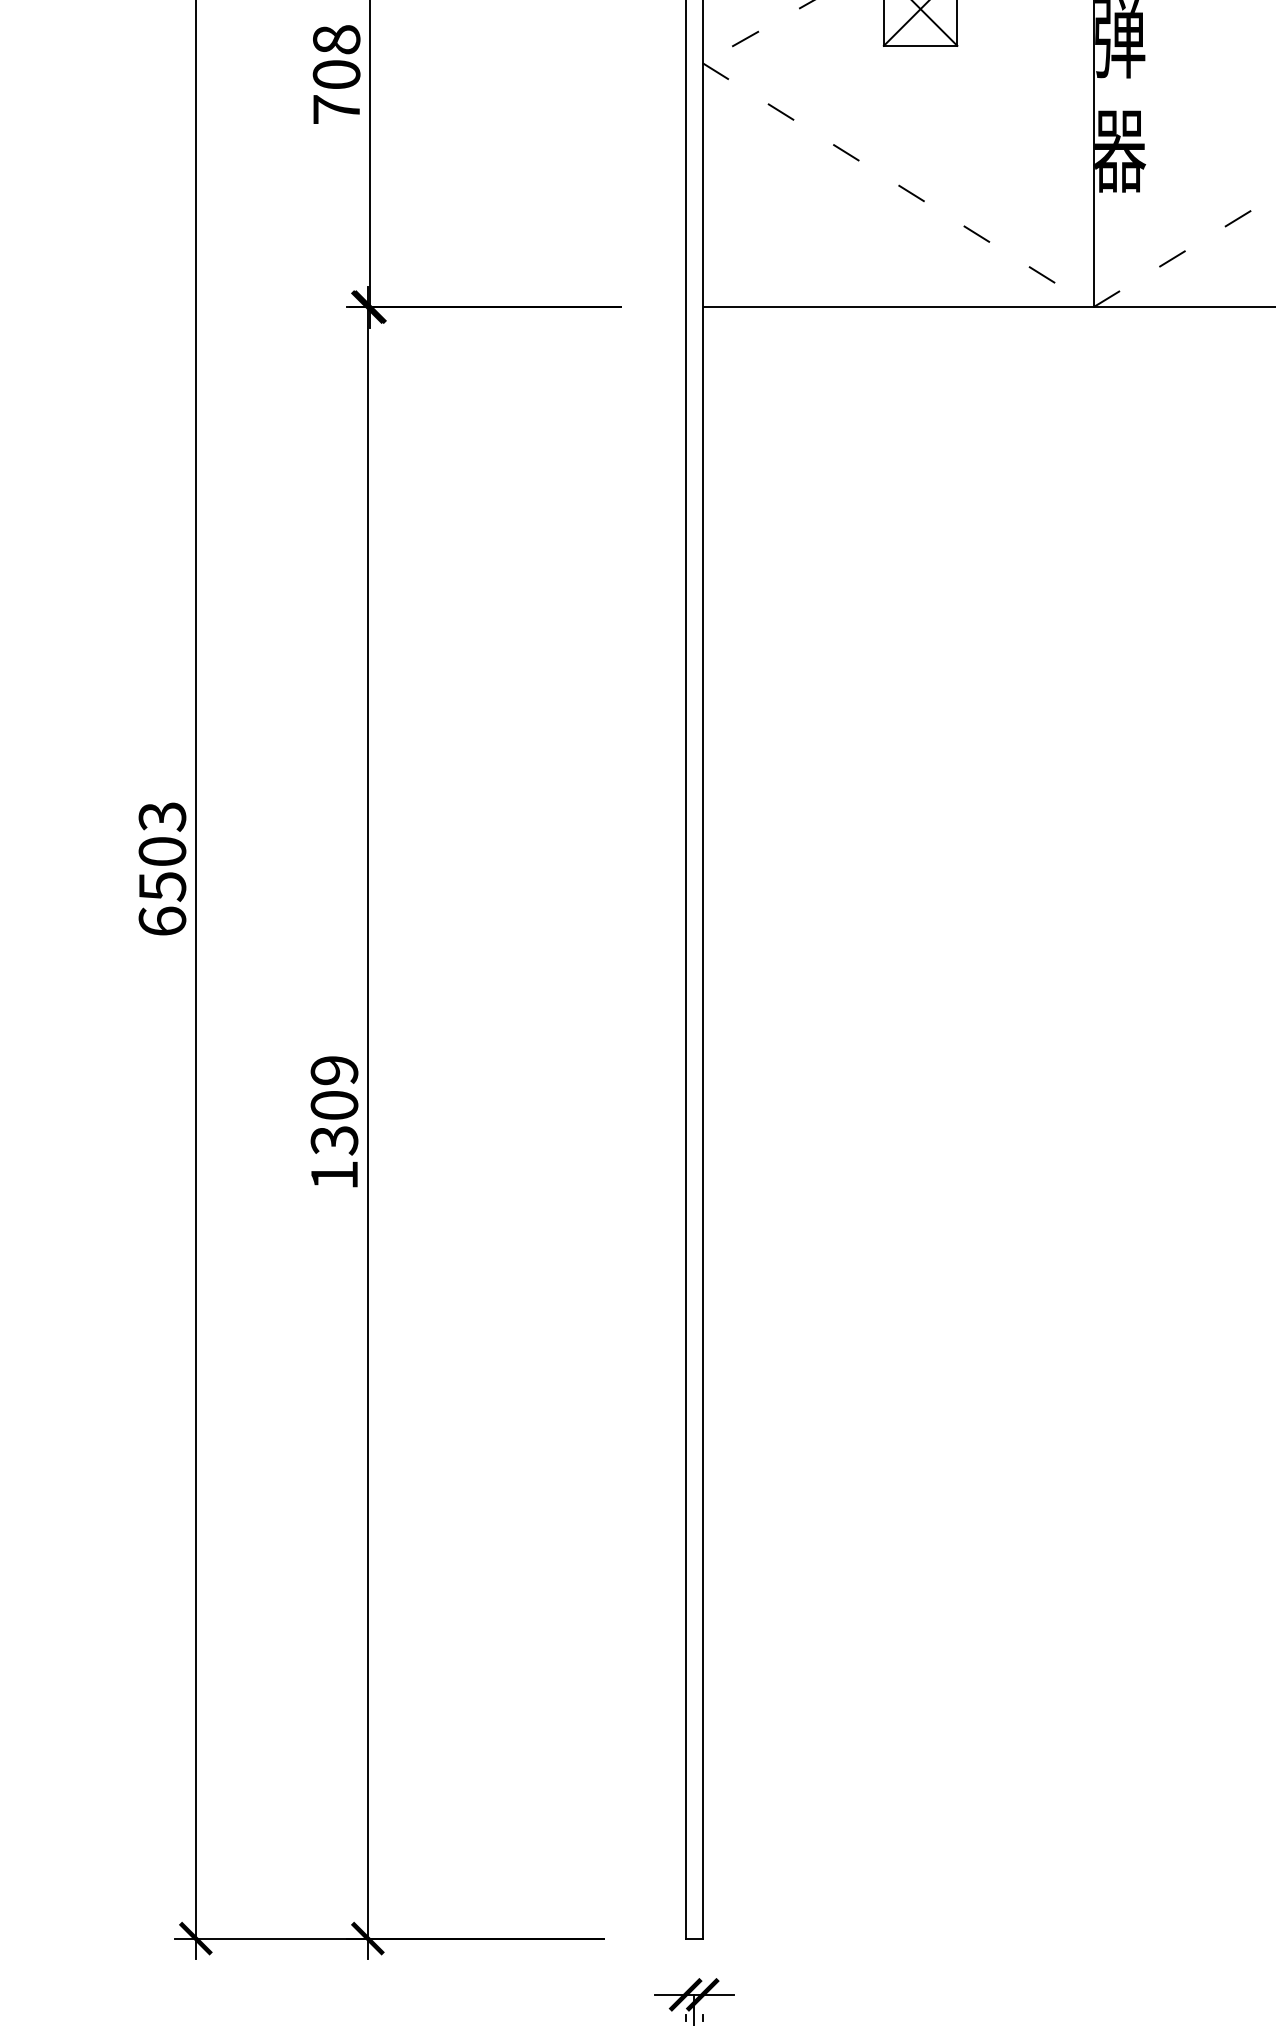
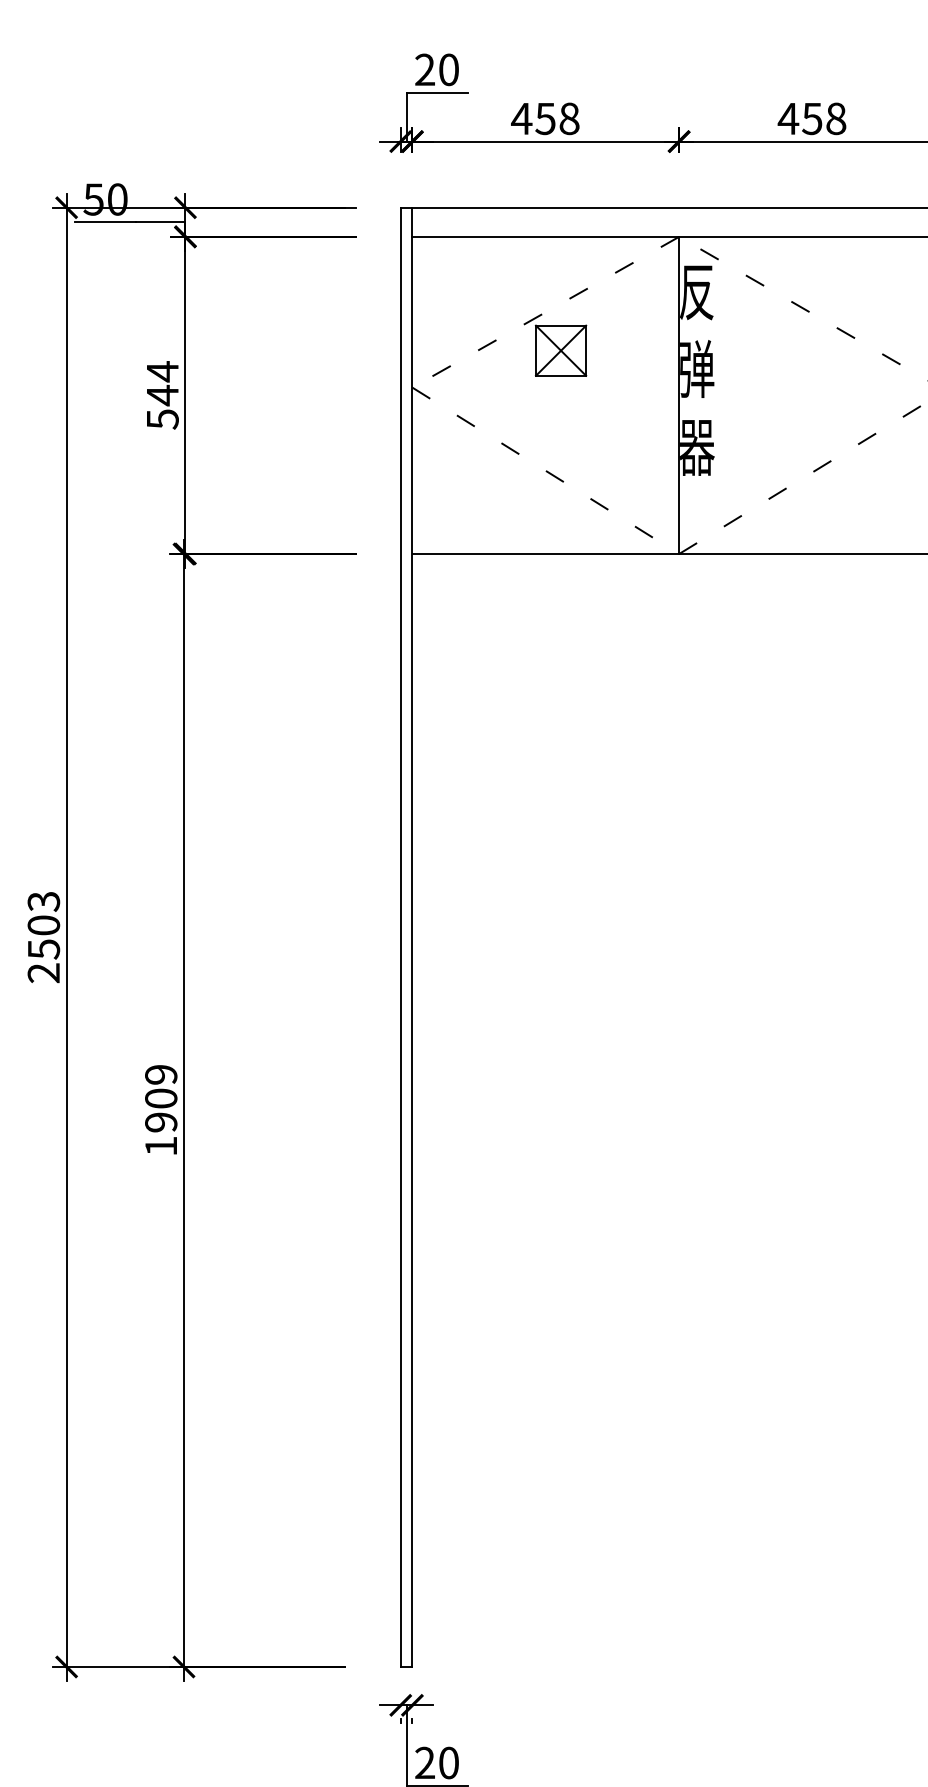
text: (336, 74) -> (162, 395), 708 -> 544
text: (161, 922) -> (43, 973), 6503 -> 2503
text: (334, 1140) -> (161, 1122), 1309 -> 1909

